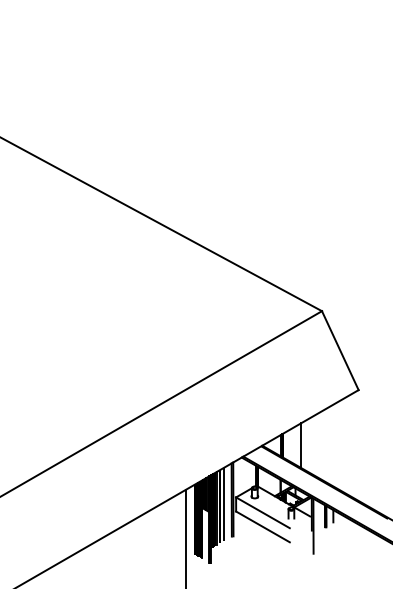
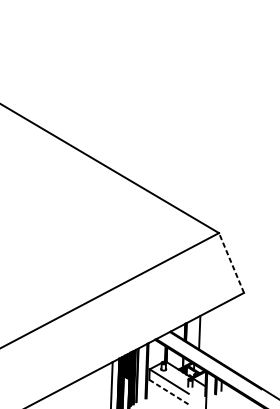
line: (340, 350) -> (231, 262), solid -> dashed
line: (224, 503) -> (140, 373), removed
line: (263, 526) -> (169, 391), solid -> dashed

